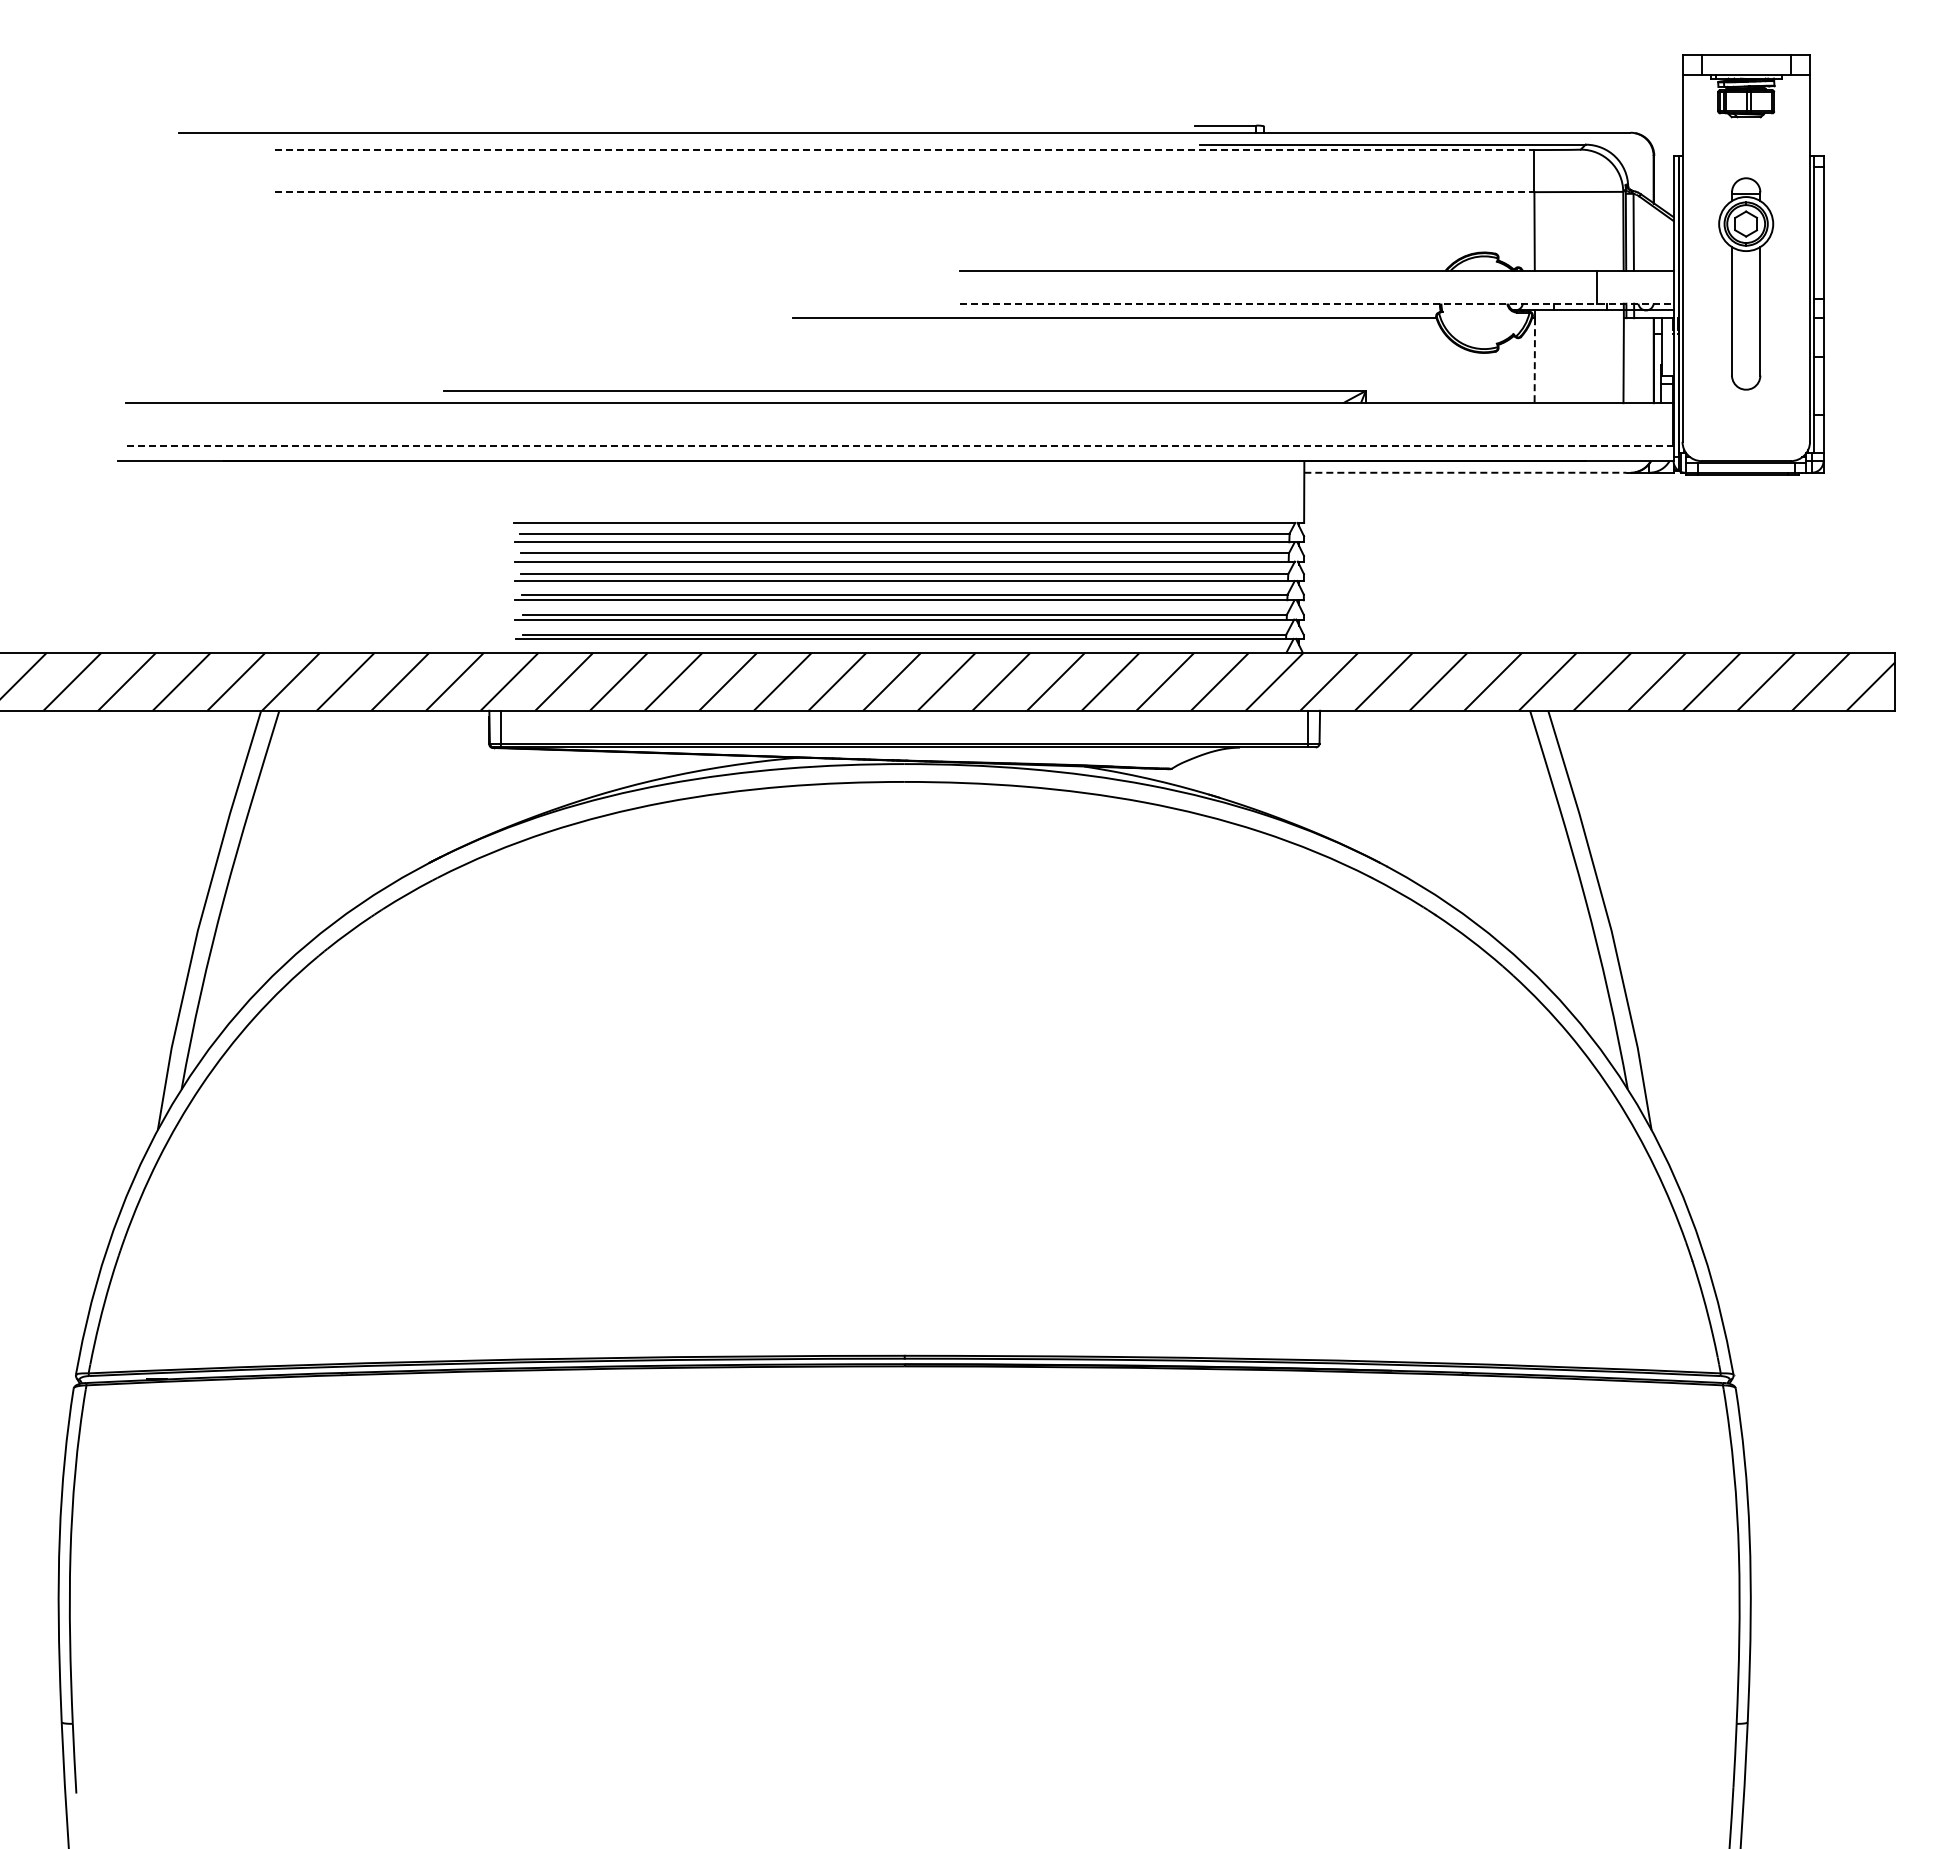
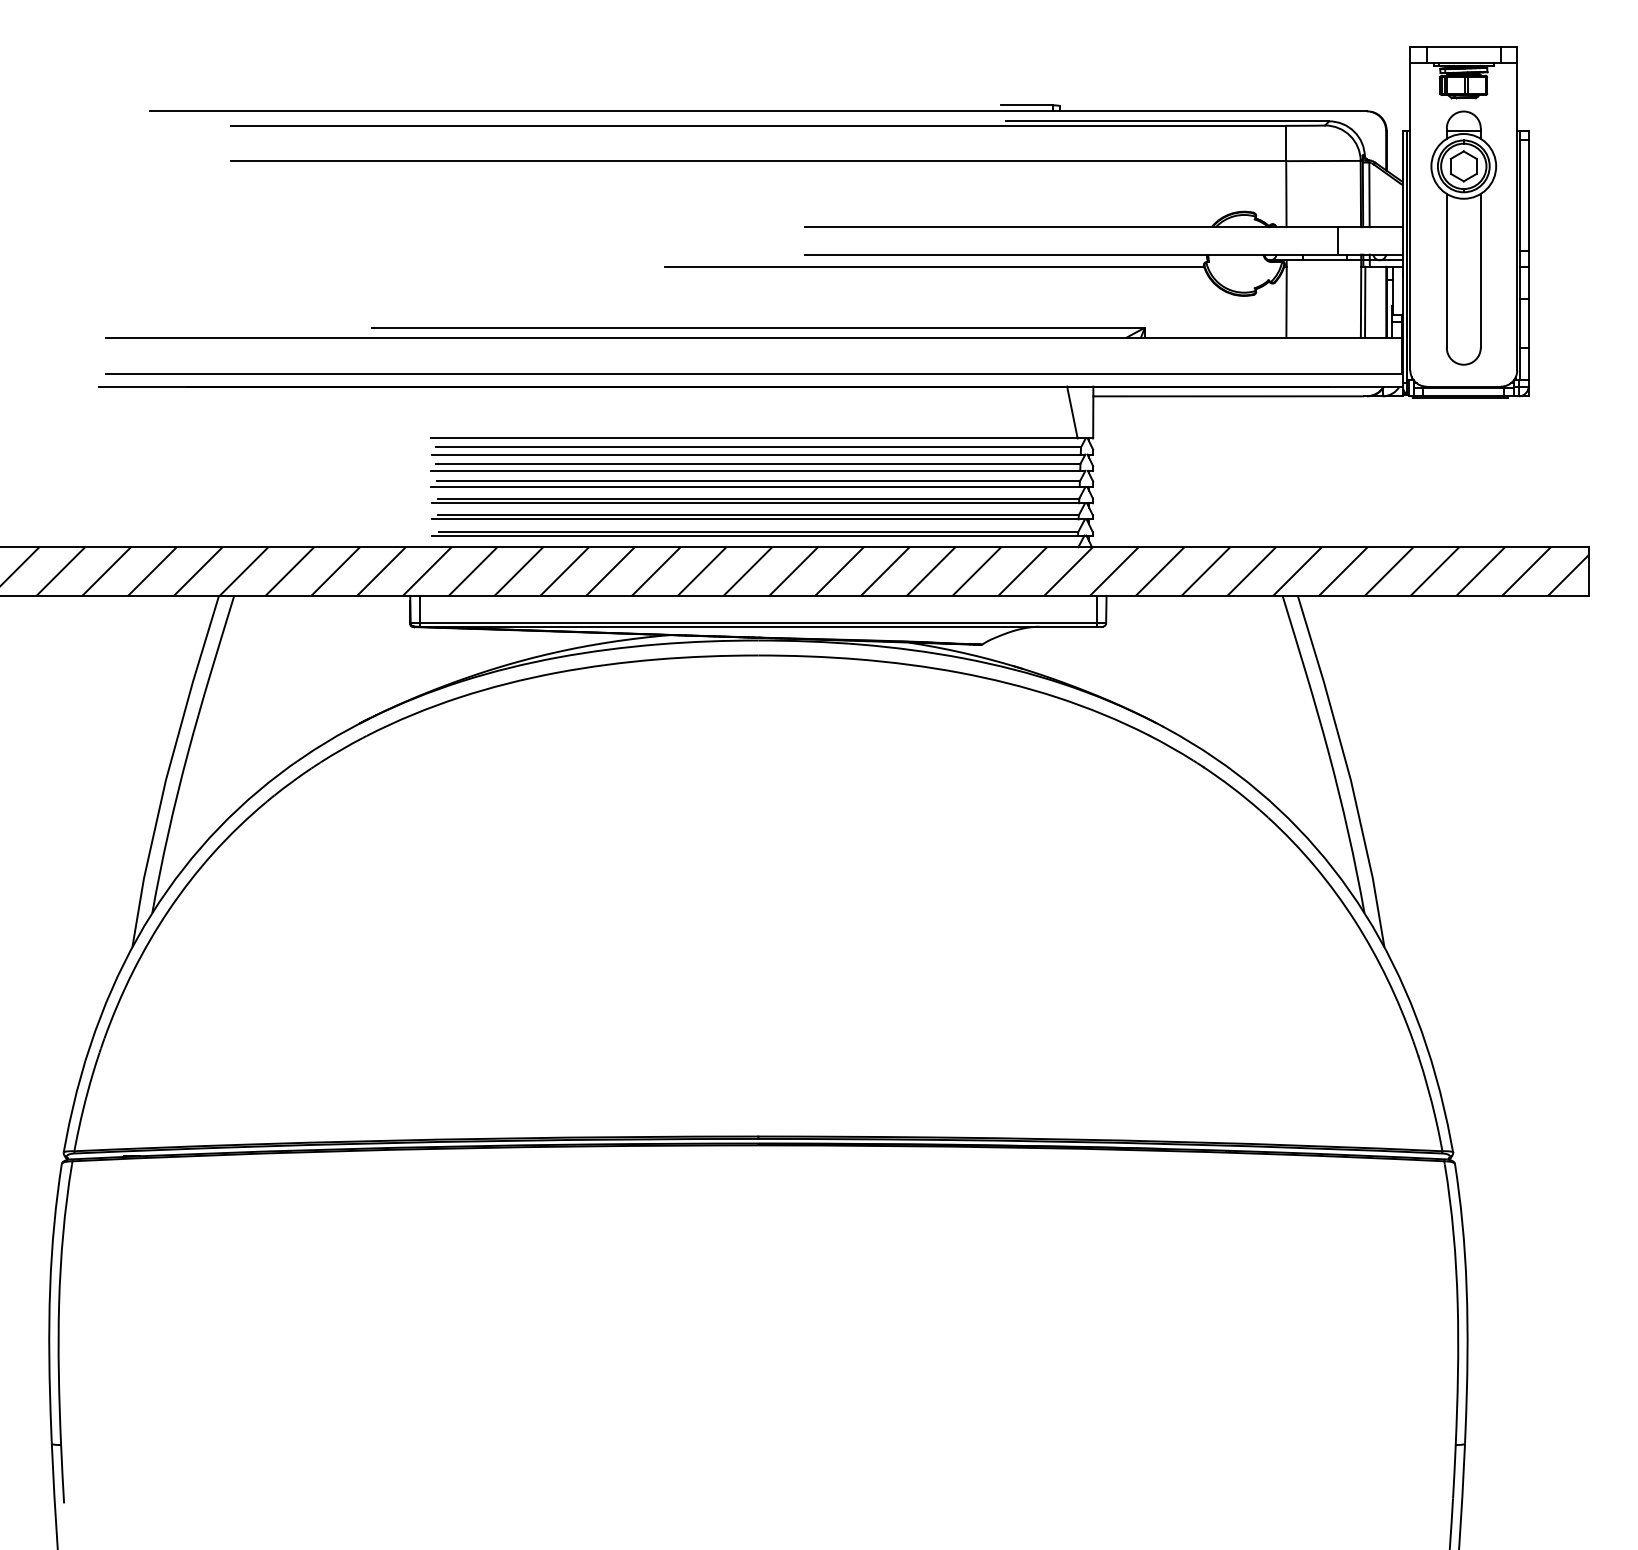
line: (904, 150) -> (758, 126), dashed -> solid
line: (904, 192) -> (758, 161), dashed -> solid
part: (1745, 283) -> (1463, 237), size x1.43
line: (1317, 303) -> (1104, 254), dashed -> solid
line: (1534, 360) -> (1286, 302), dashed -> solid
line: (1628, 360) -> (1365, 302), added
line: (899, 445) -> (754, 373), dashed -> solid
line: (1465, 472) -> (1228, 396), dashed -> solid
line: (1279, 491) -> (1072, 412), added

